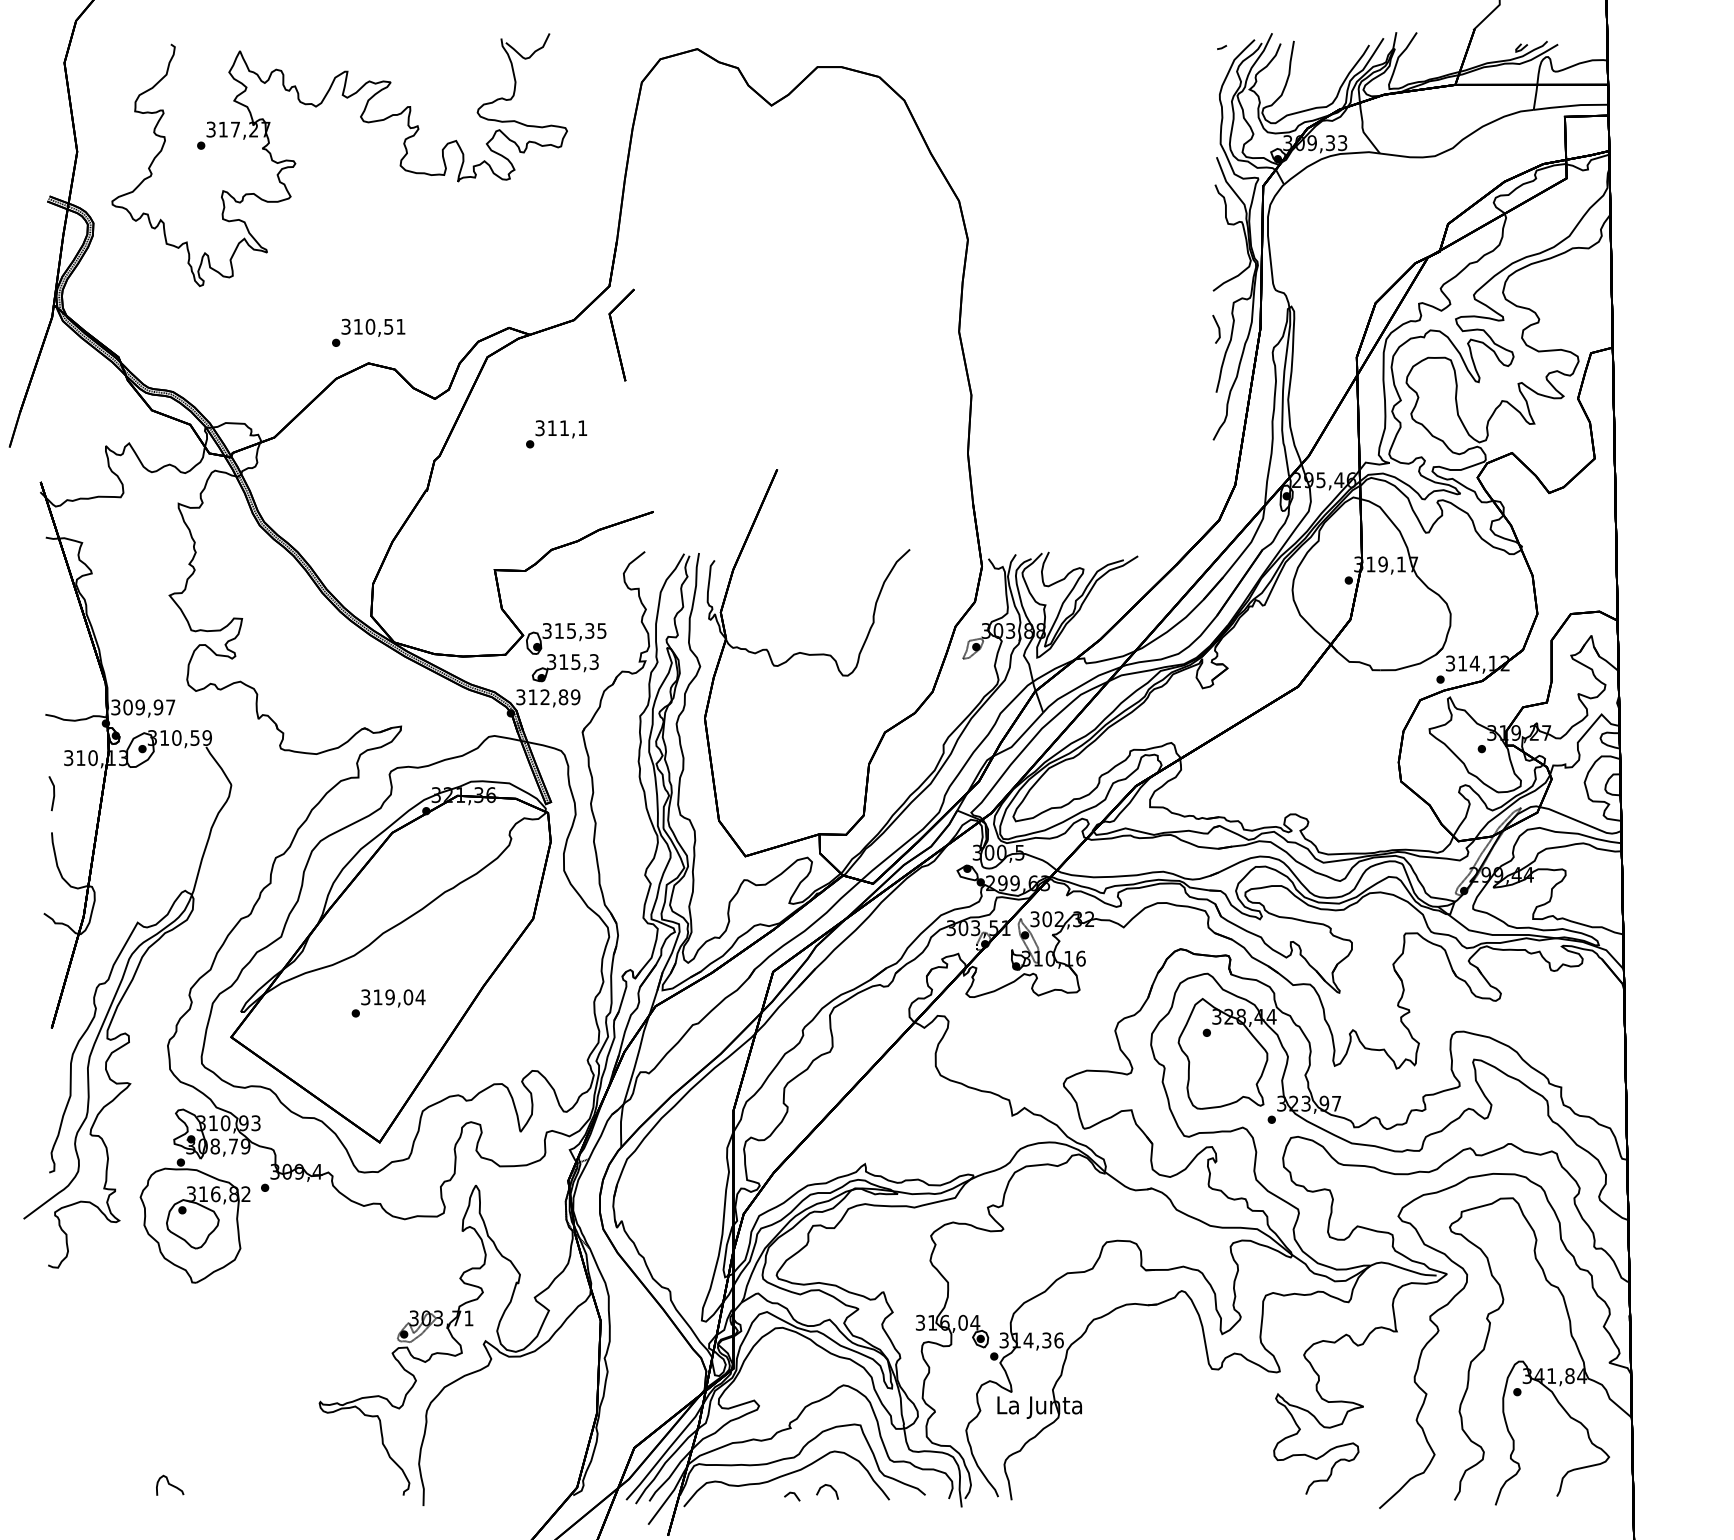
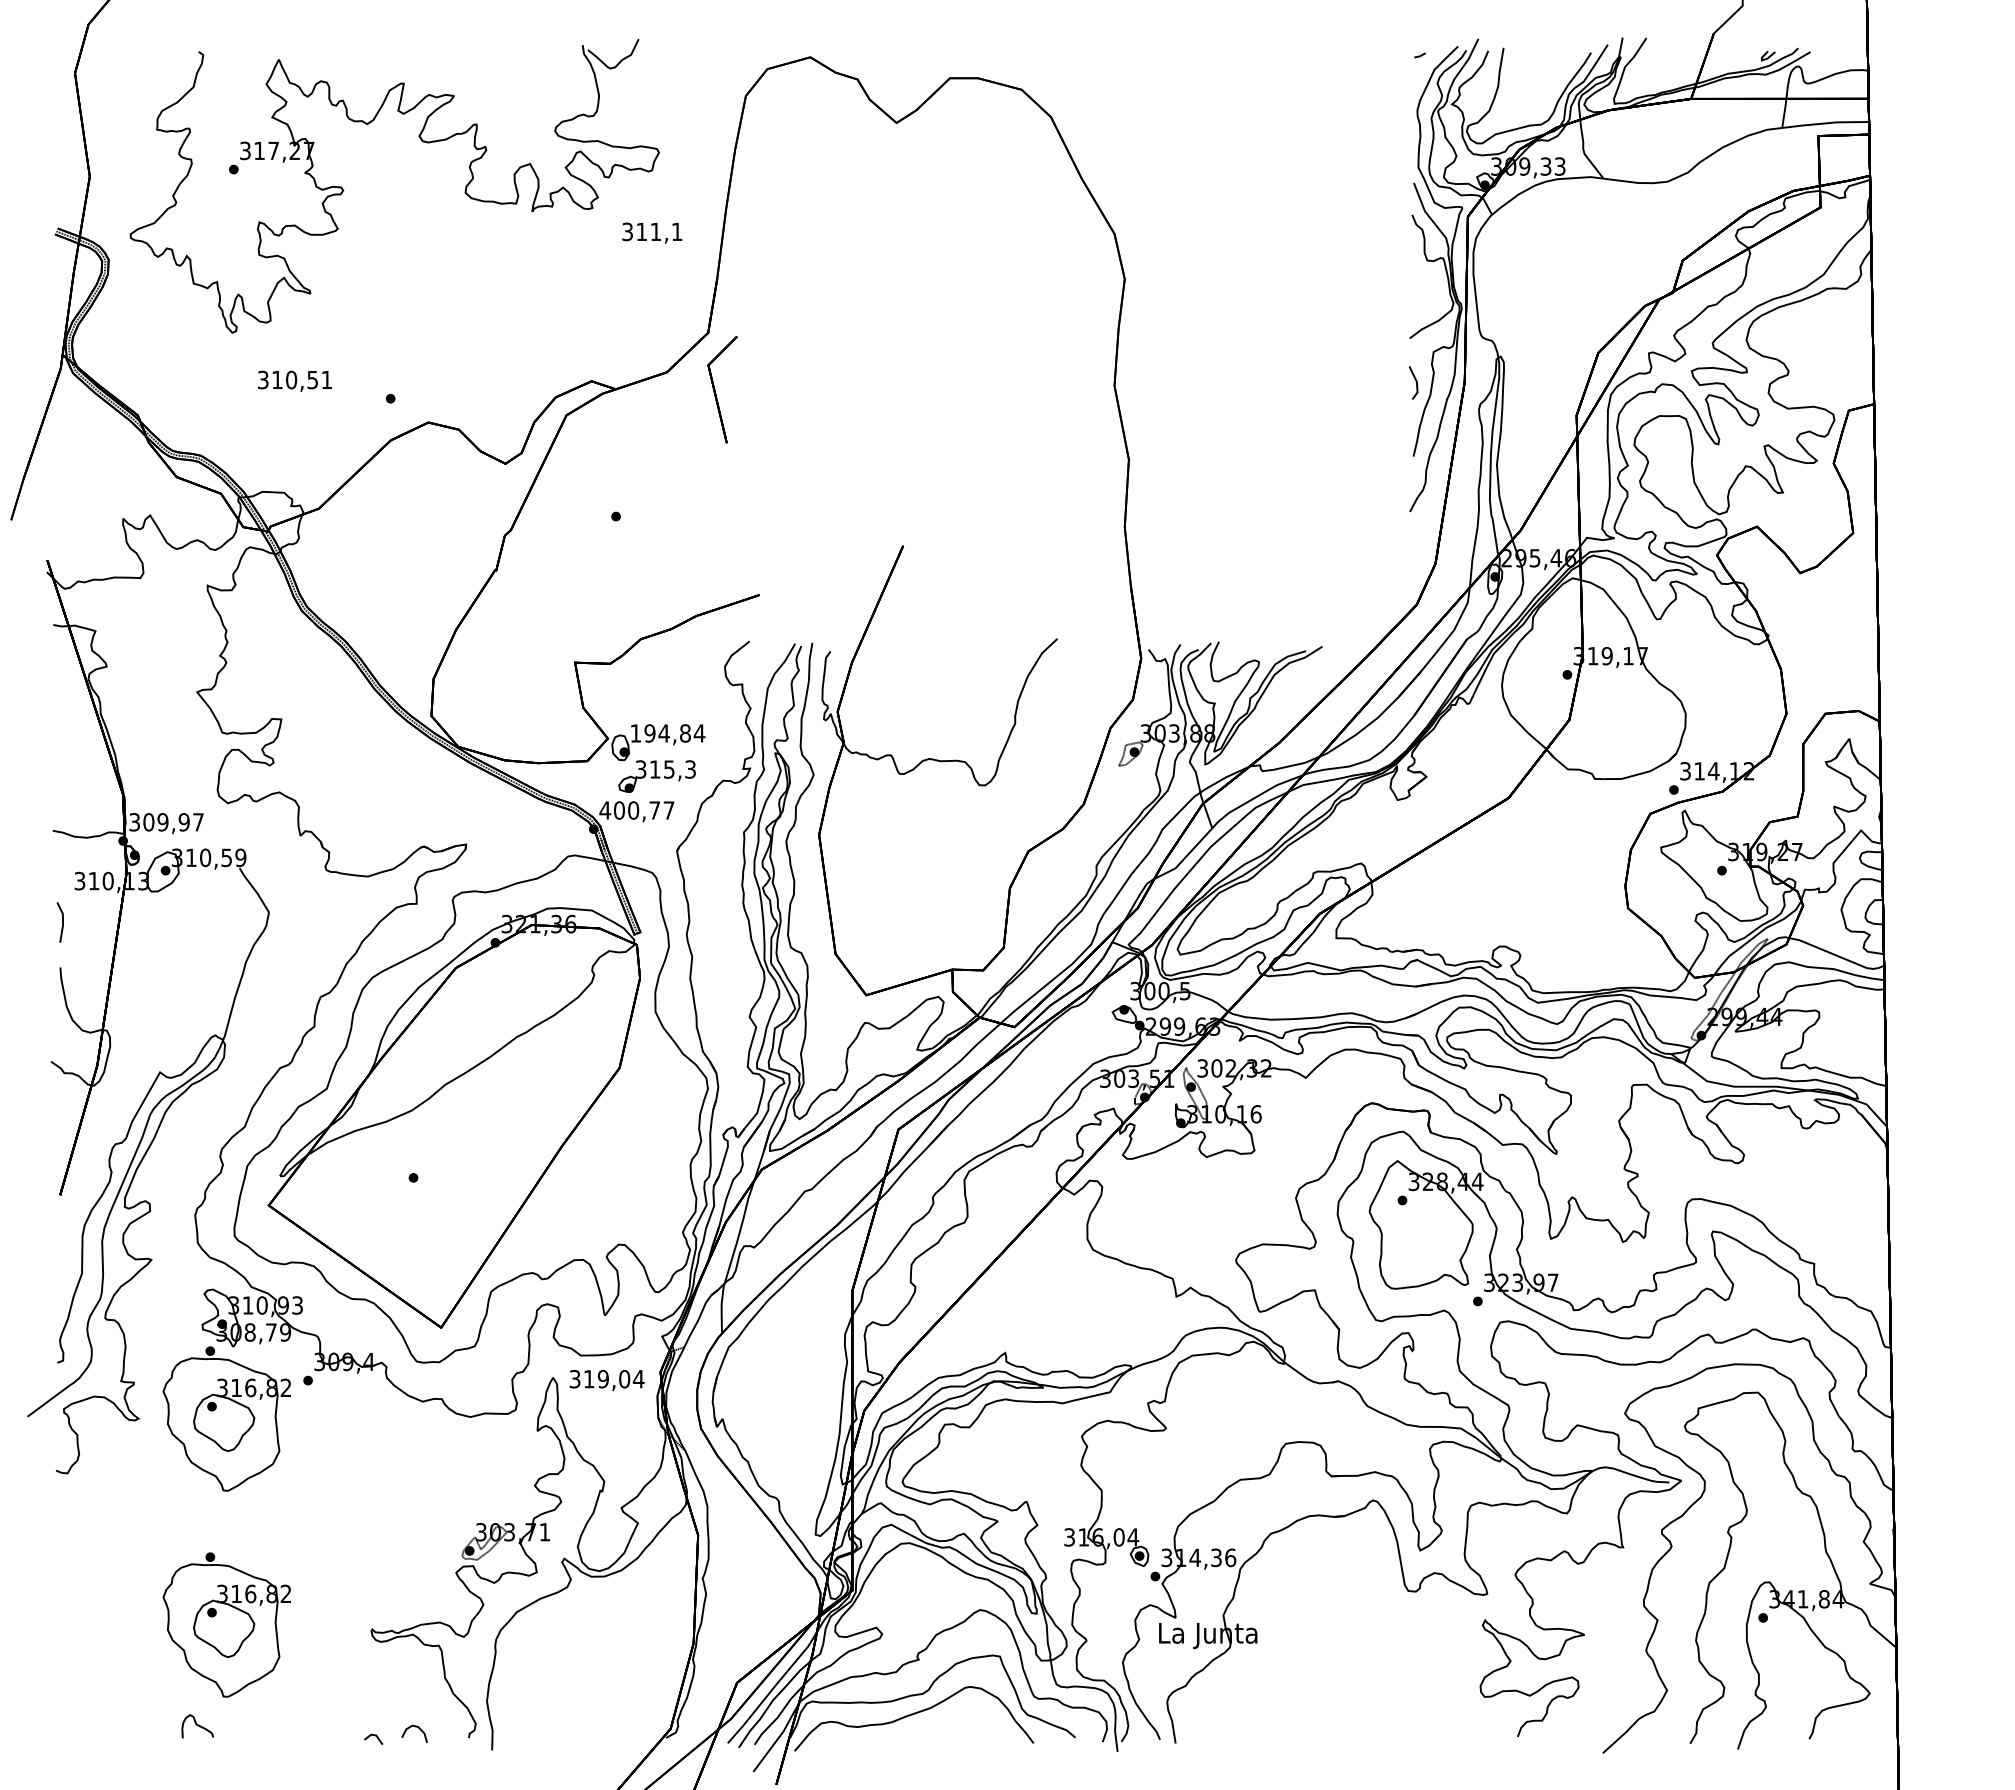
text: (373, 327) -> (294, 380), moved
text: (561, 428) -> (652, 232), moved
text: (574, 631) -> (667, 733), 315,35 -> 194,84
text: (547, 697) -> (636, 810), 312,89 -> 400,77
text: (392, 997) -> (606, 1379), moved
part: (194, 1397) -> (226, 1624), added
part: (816, 1494) -> (401, 1736), moved

